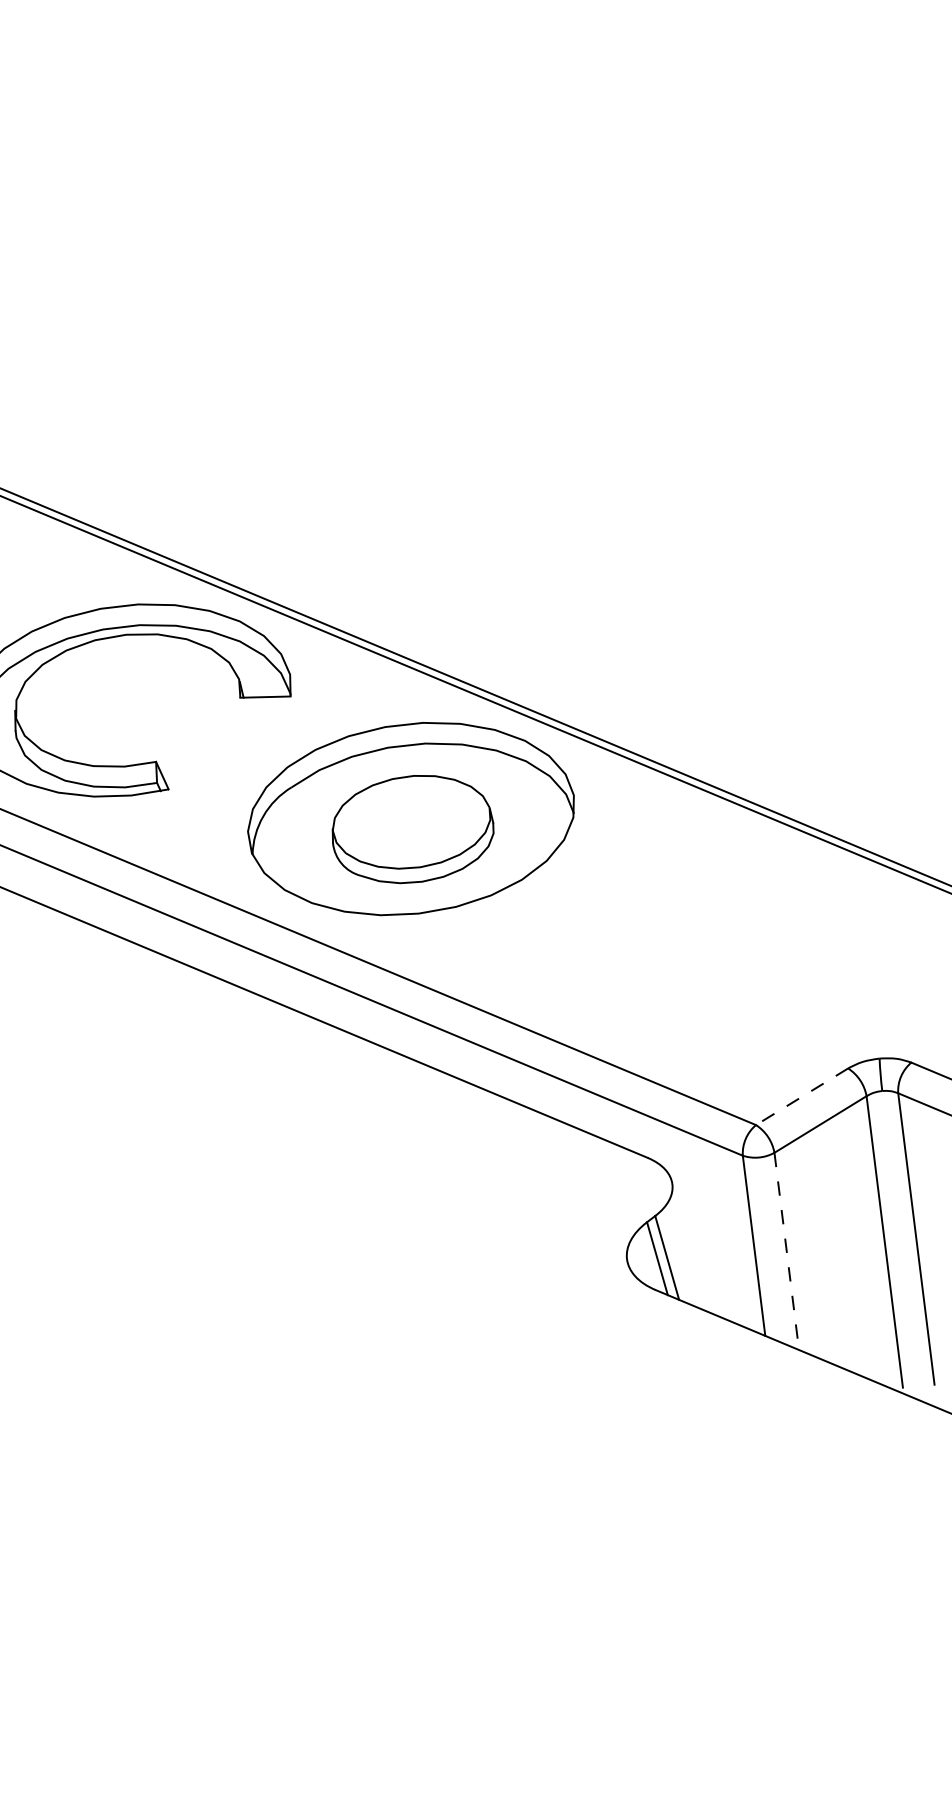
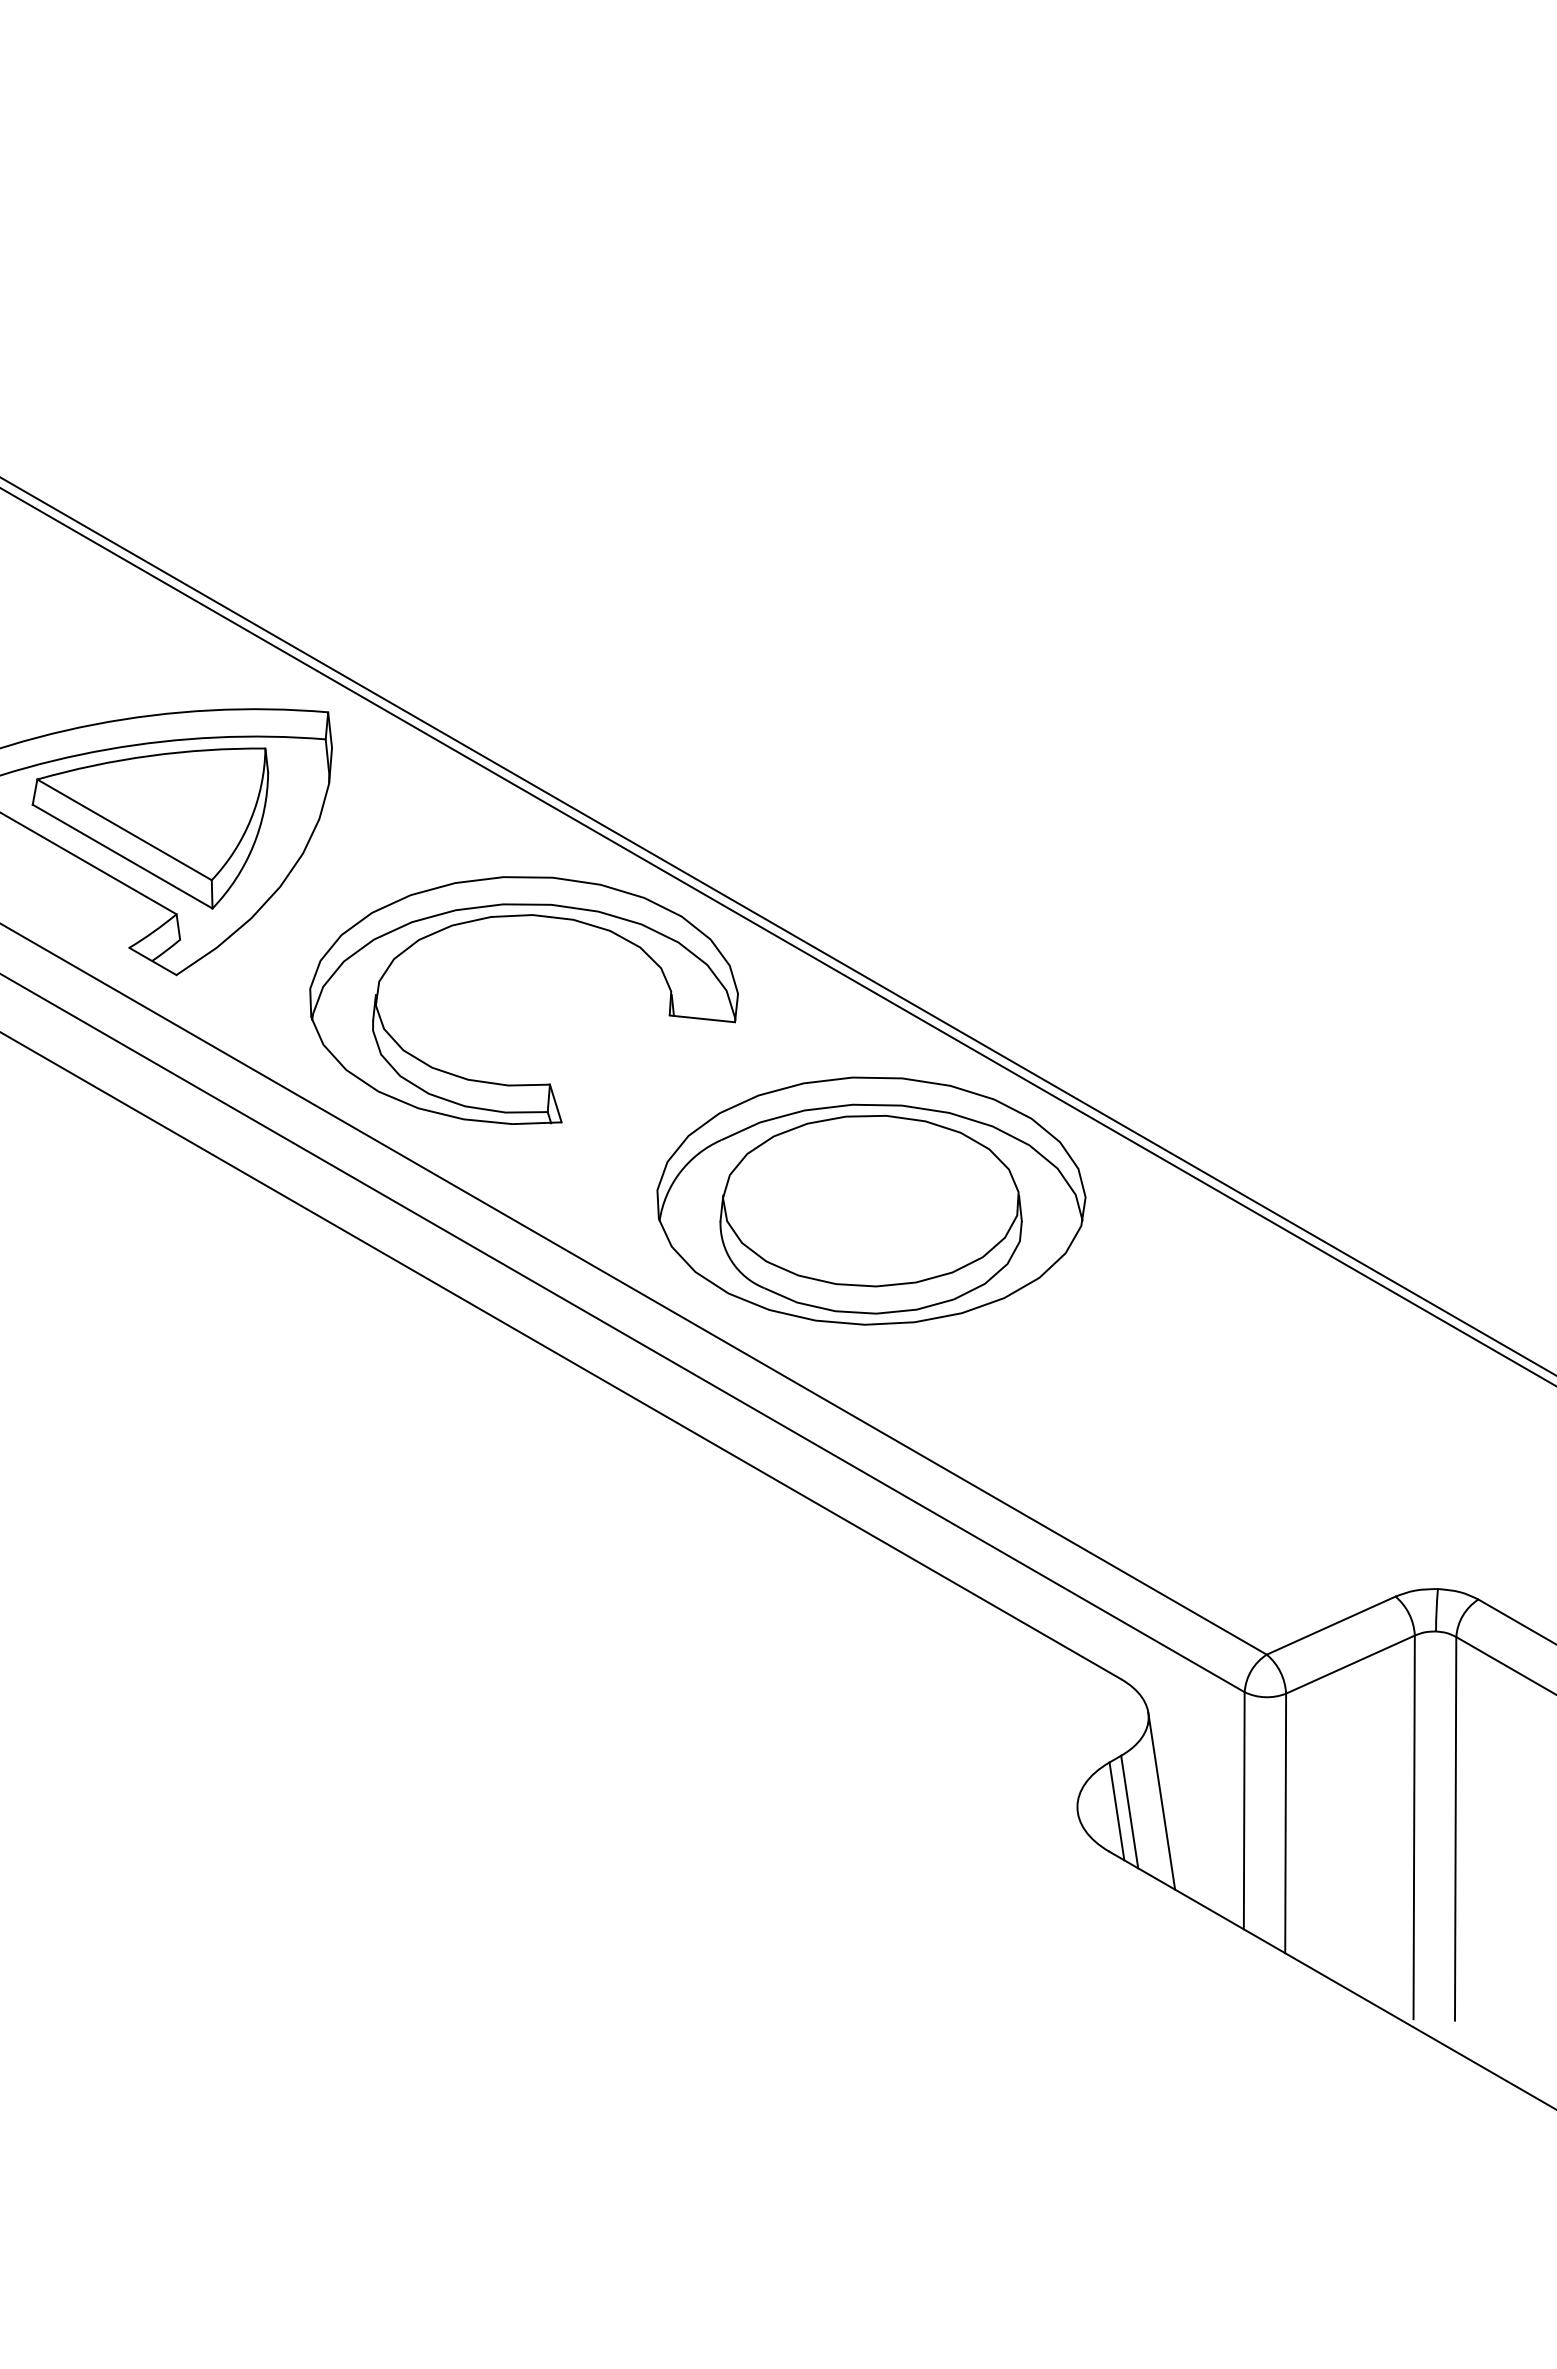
part: (412, 829) -> (870, 1214), size x1.43
line: (802, 1096) -> (1331, 1625), dashed -> solid
line: (690, 1246) -> (1161, 1800), added
line: (786, 1251) -> (1285, 1823), dashed -> solid

